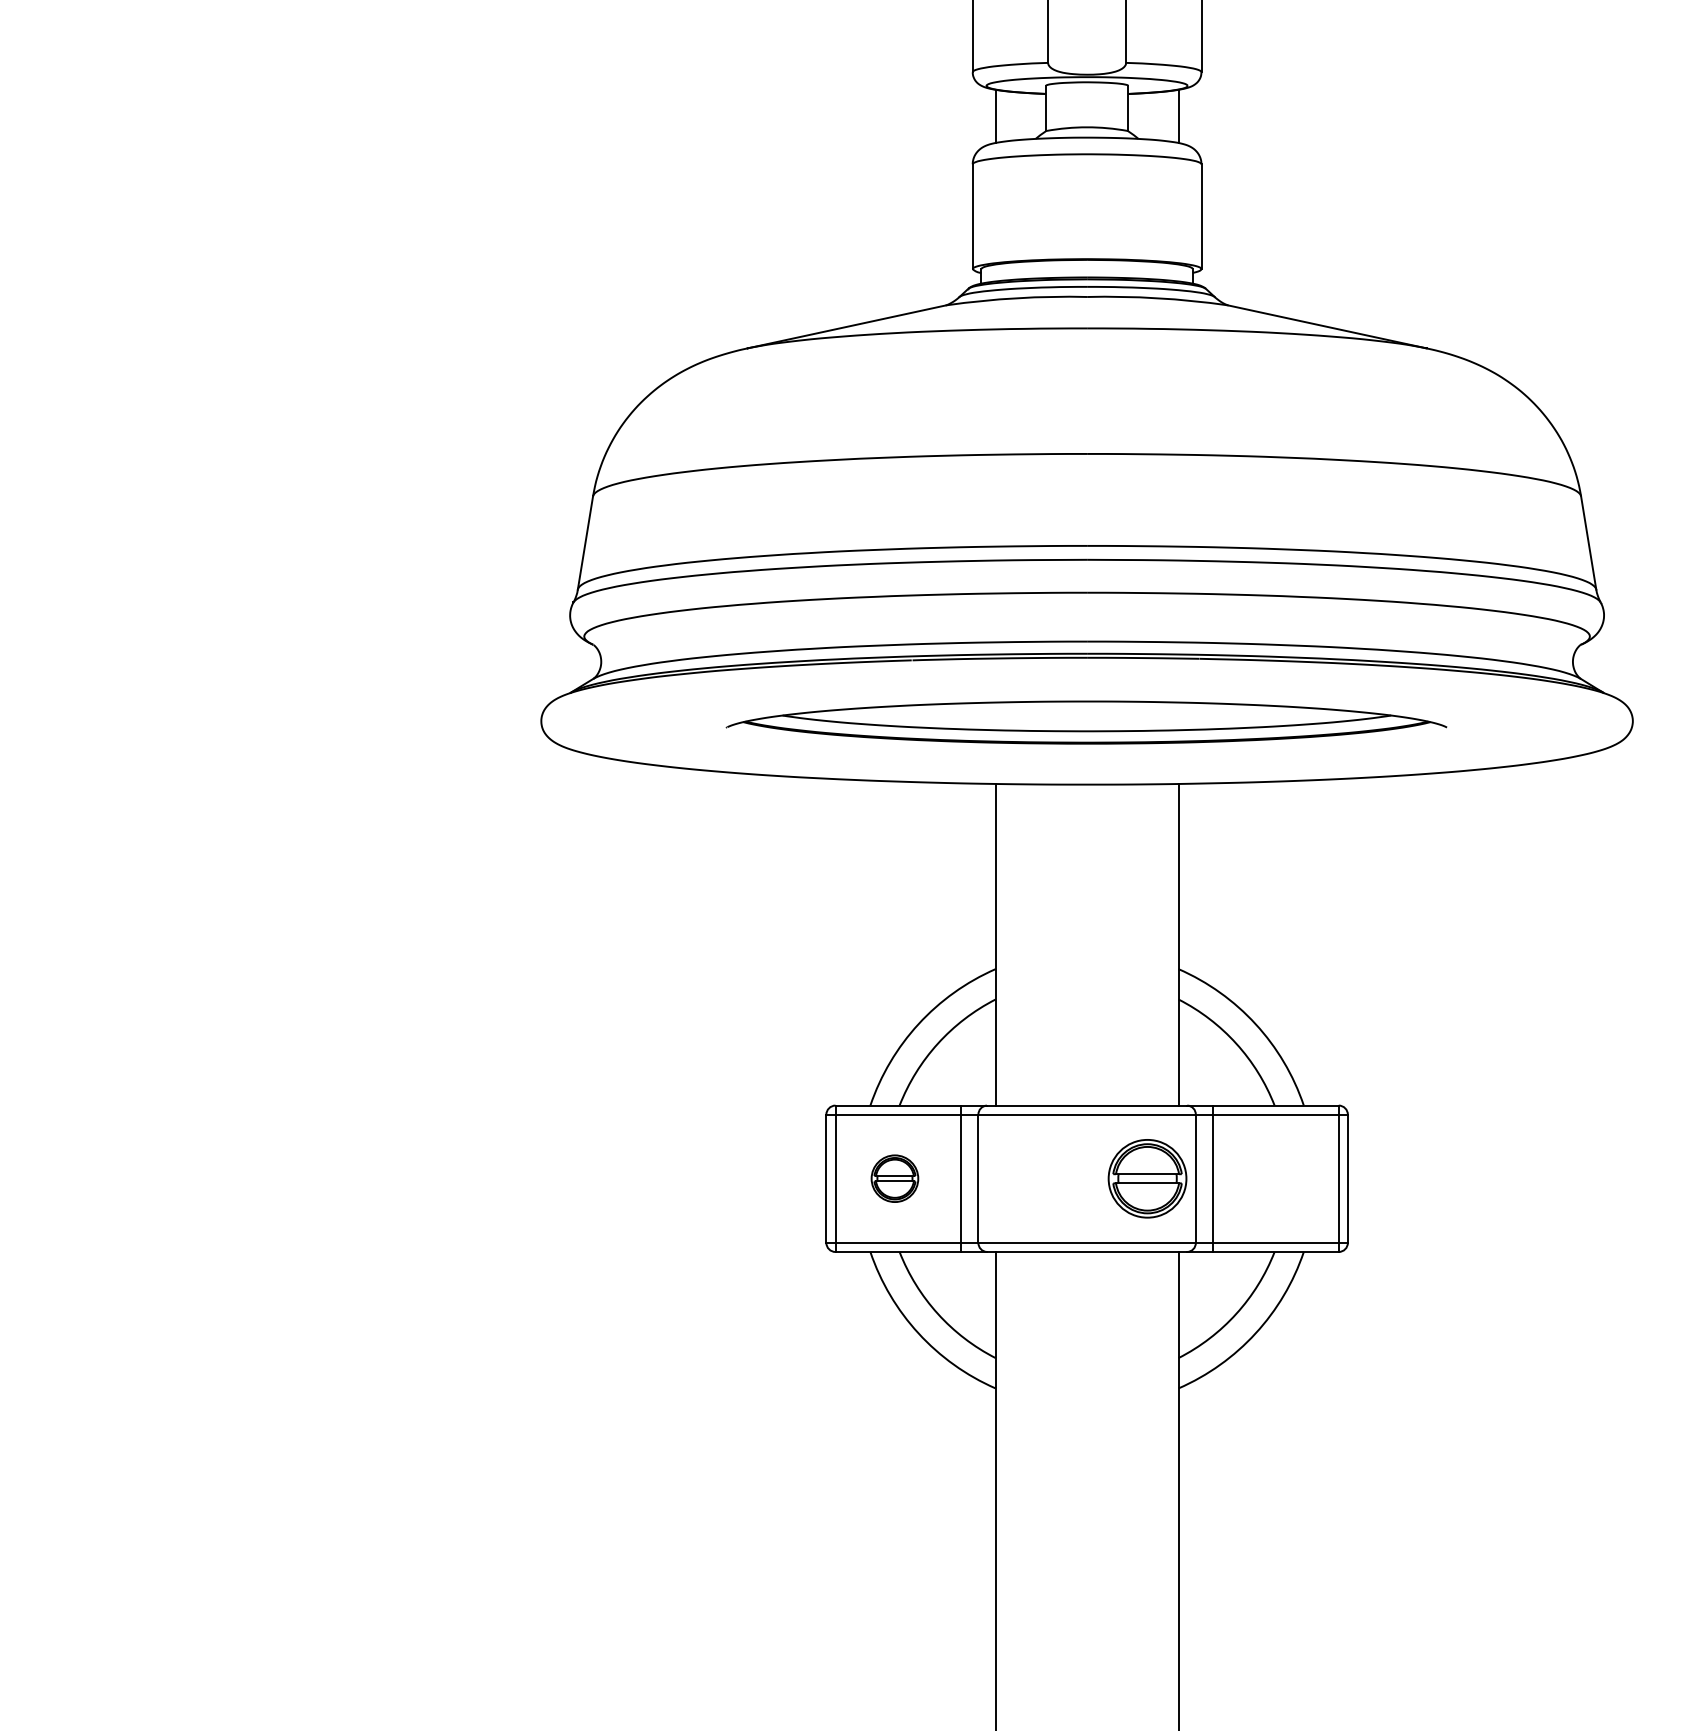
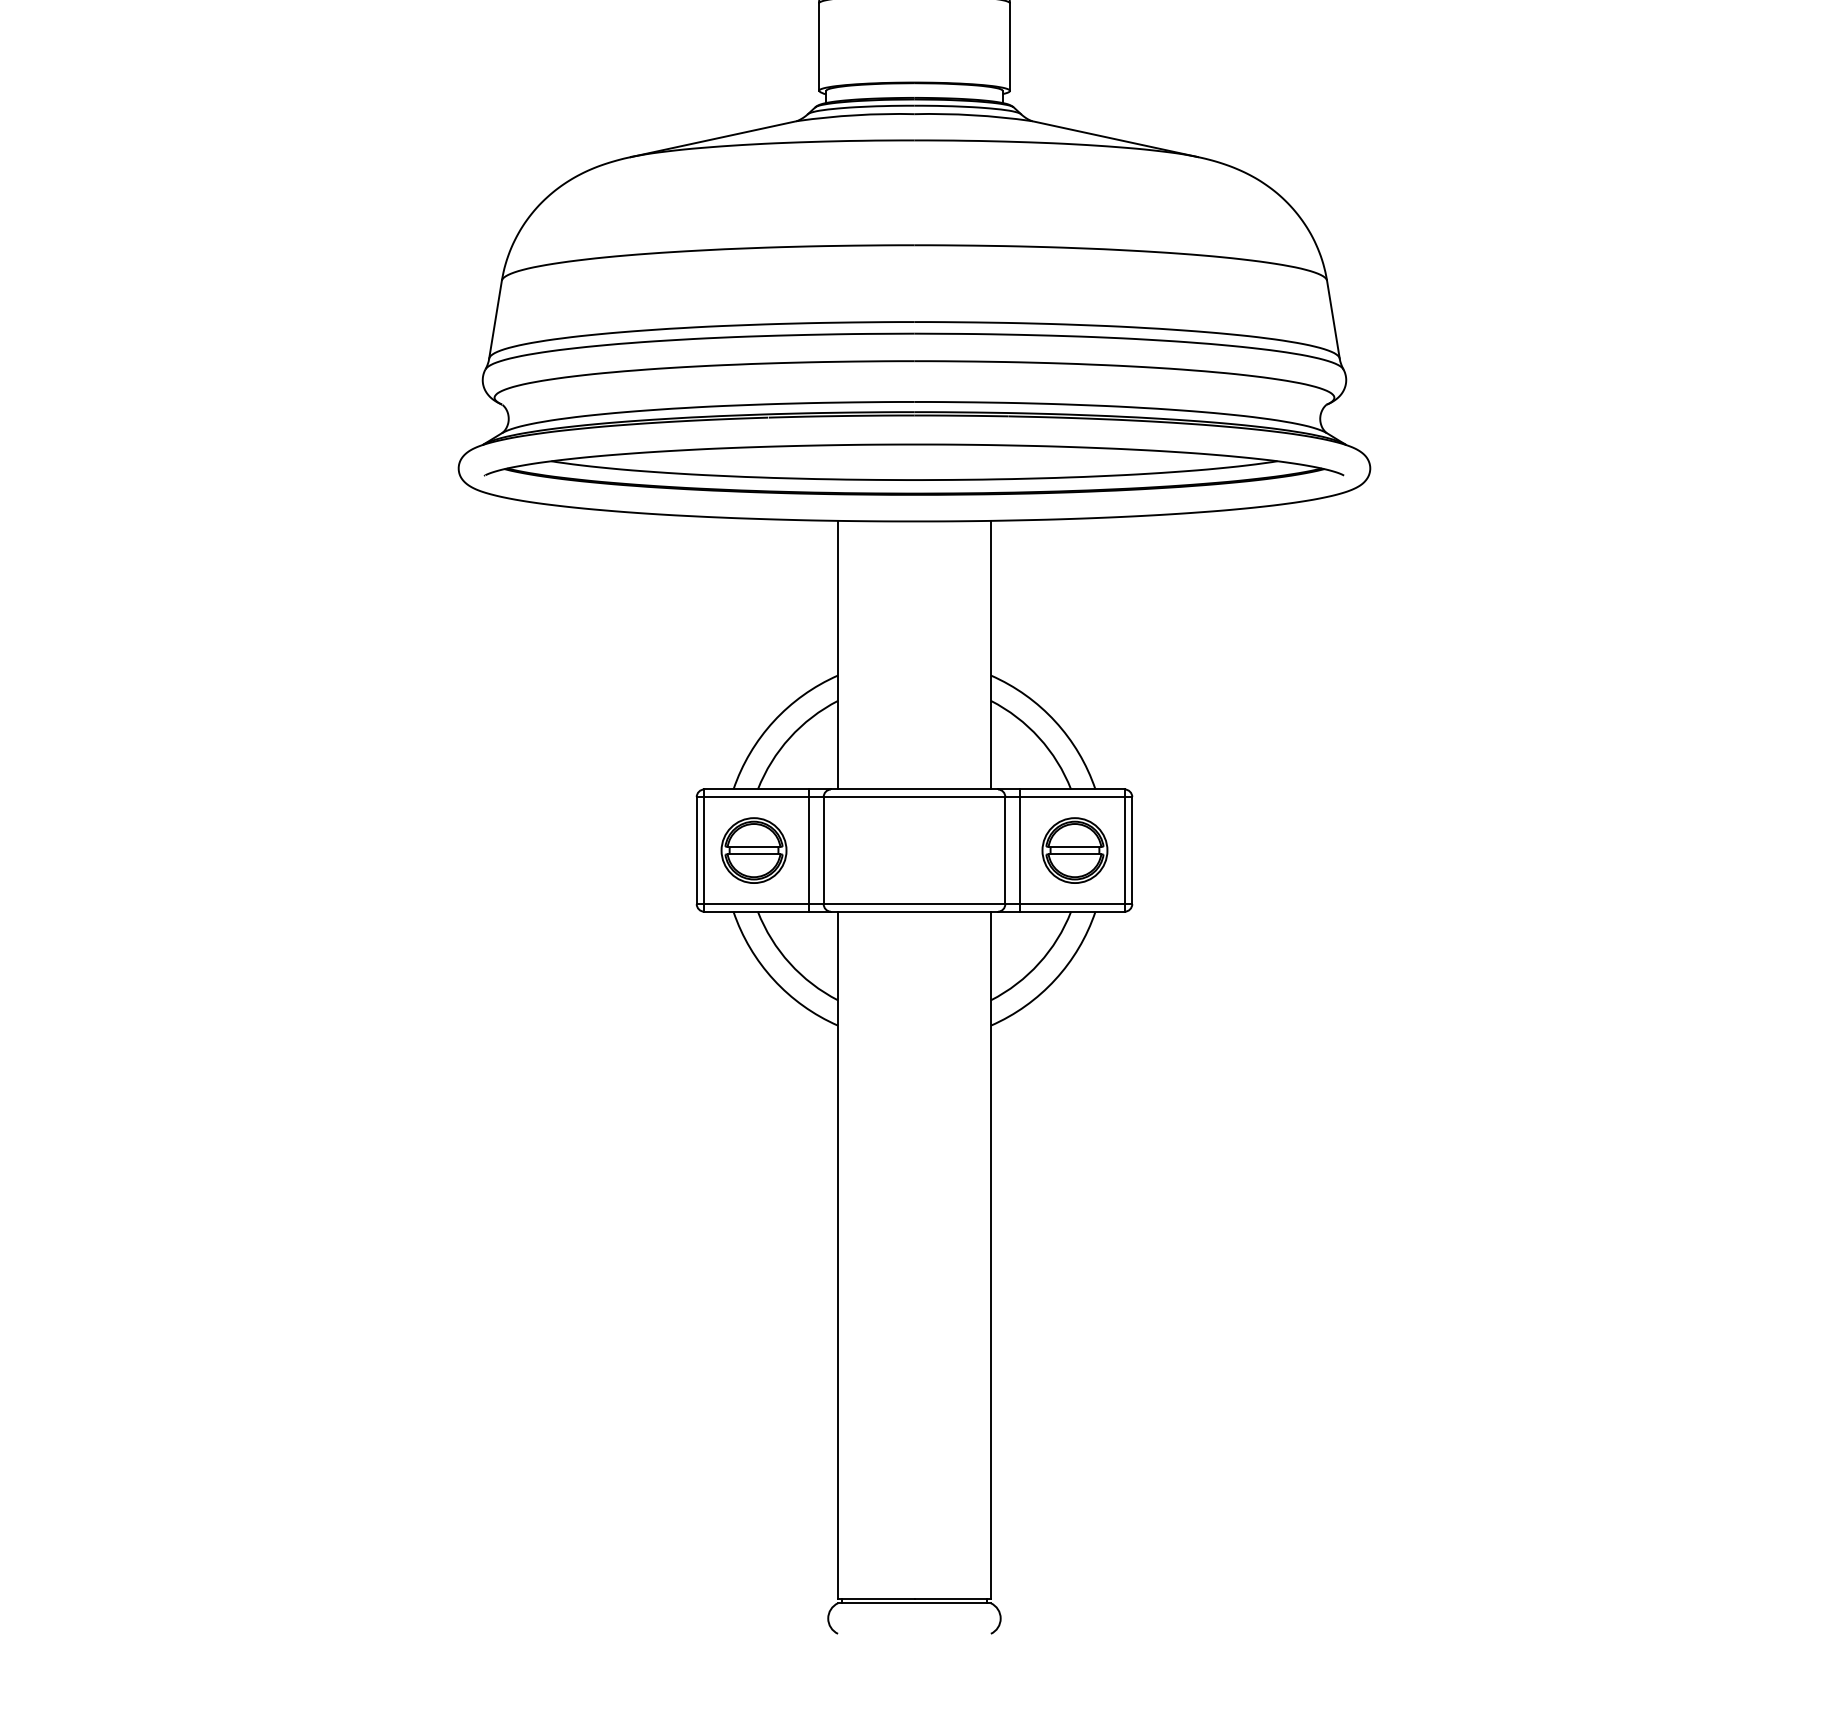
part: (1085, 722) -> (913, 469), size x1.43
part: (894, 1178) -> (753, 850), size x1.67
part: (1146, 1178) -> (1074, 850), moved

